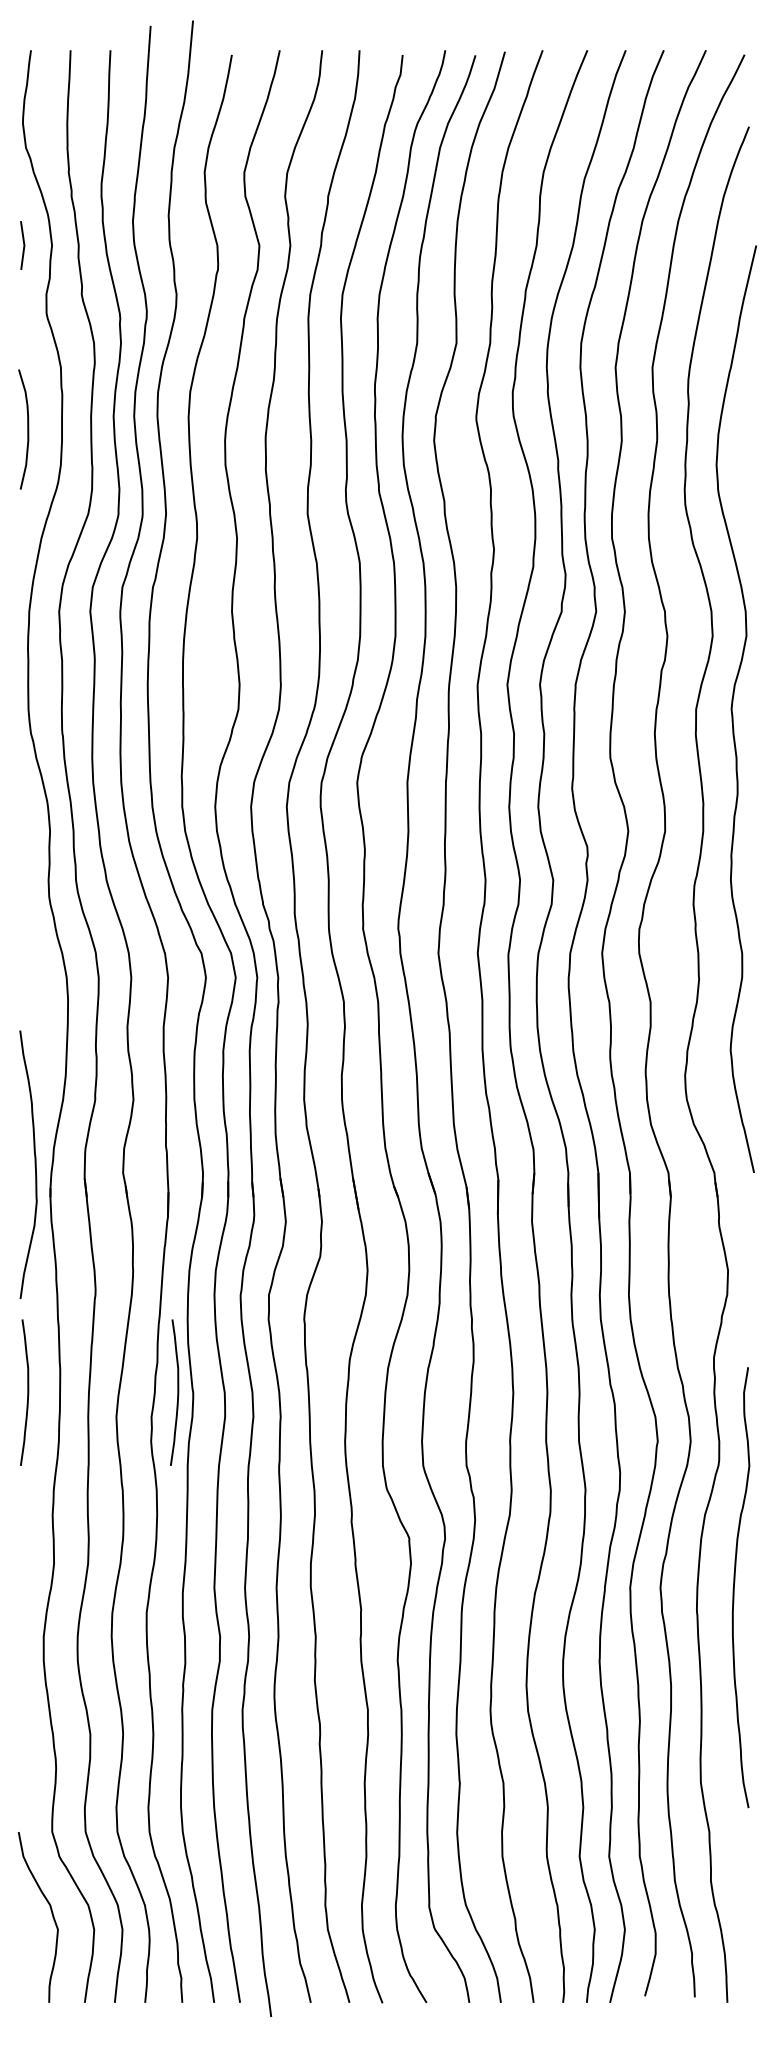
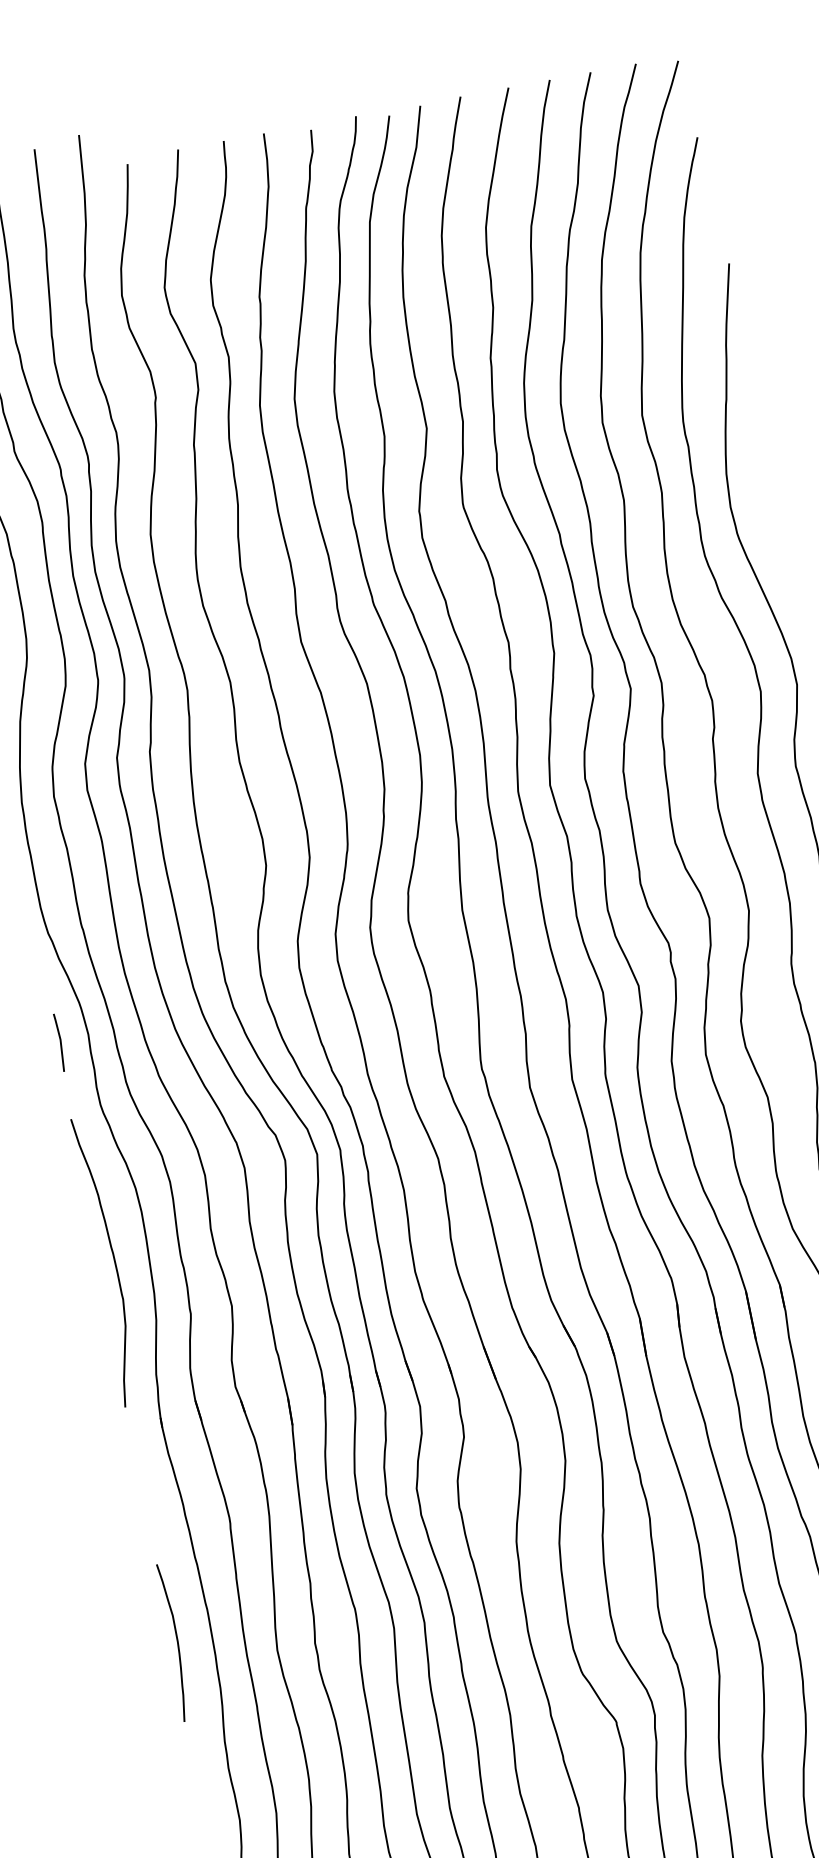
line: (23, 833) -> (60, 1042), added
curve: (34, 1164) -> (113, 1260), moved
curve: (177, 1392) -> (338, 1611), removed

